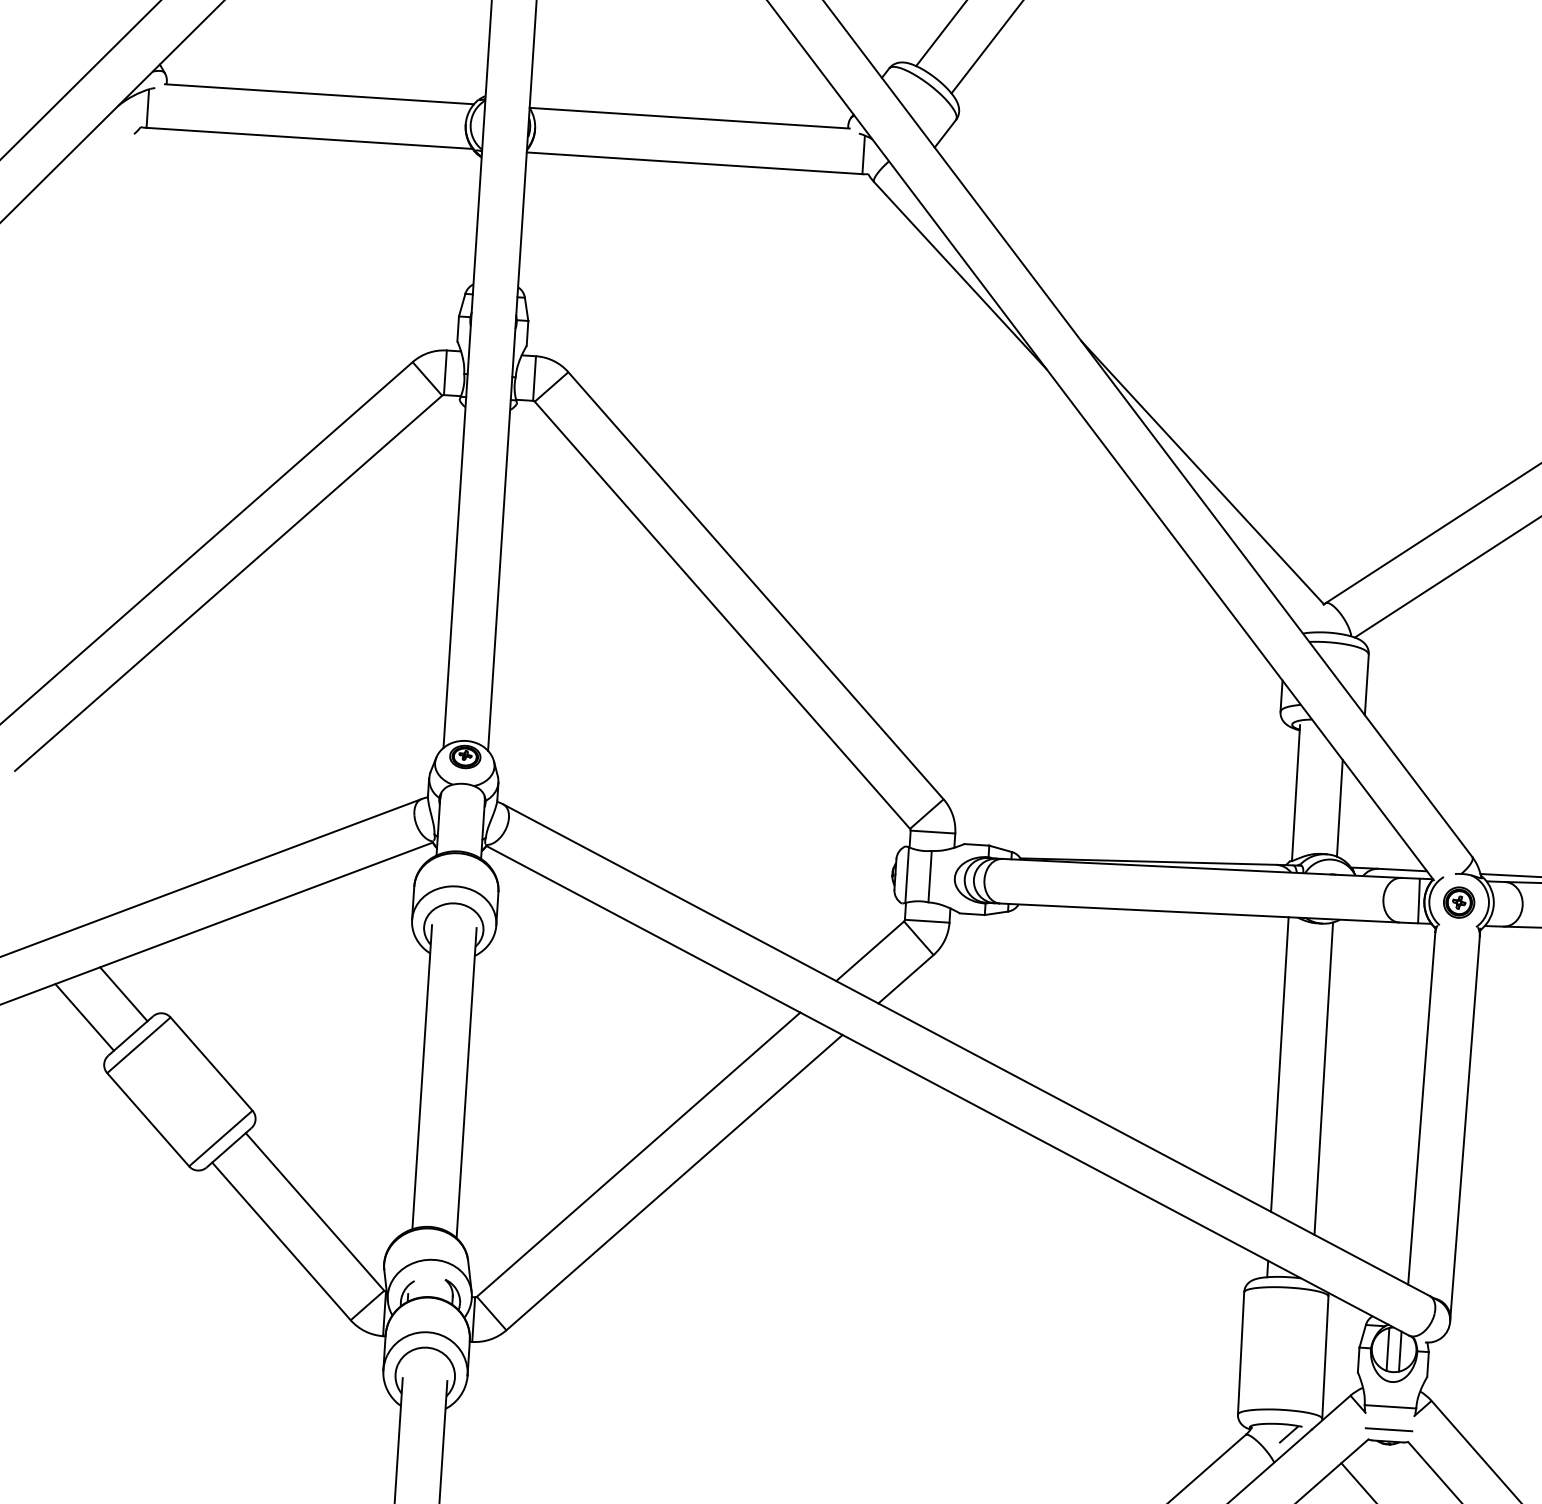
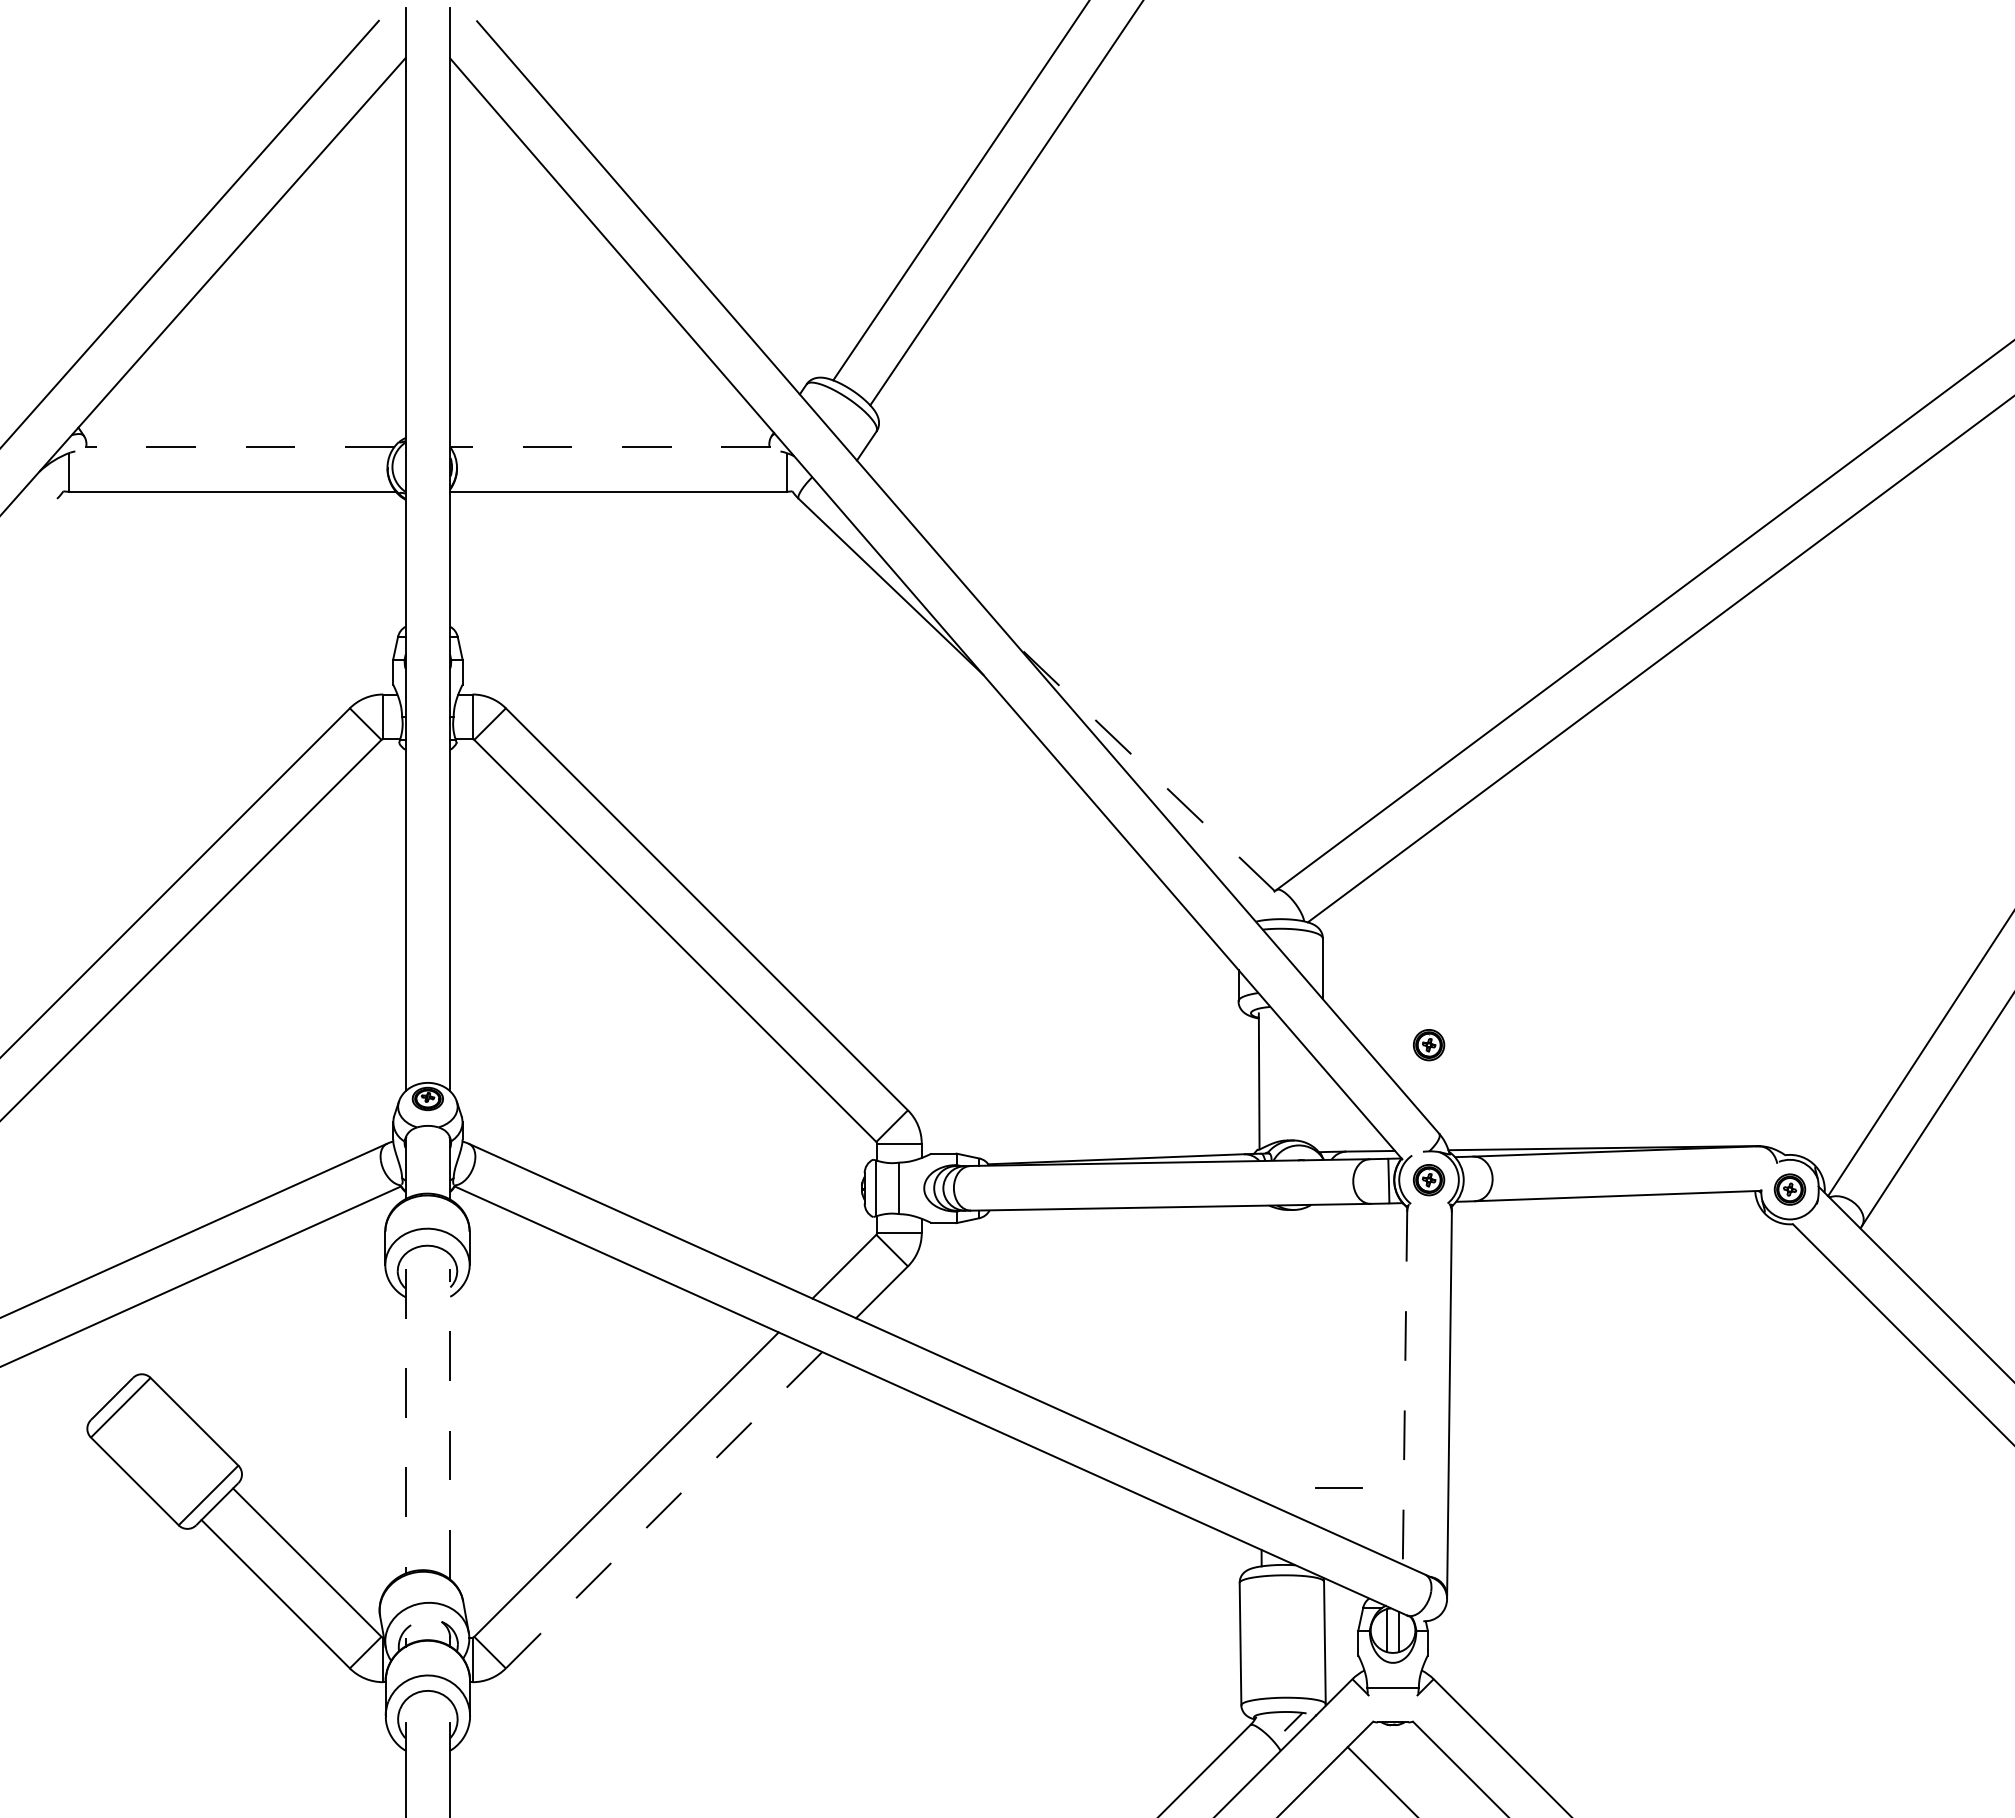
line: (319, 94) -> (239, 447), solid -> dashed
line: (689, 118) -> (610, 447), solid -> dashed
line: (1201, 472) -> (1144, 767), solid -> dashed
part: (1467, 768) -> (1428, 1045), added
line: (1339, 808) -> (1303, 1093), removed
line: (123, 994) -> (102, 1357), removed
line: (84, 1017) -> (64, 1383), removed
line: (1279, 1063) -> (1260, 1352), removed
line: (422, 1077) -> (405, 1421), solid -> dashed
line: (1323, 1078) -> (1305, 1364), removed
line: (466, 1082) -> (450, 1423), solid -> dashed
line: (1422, 1109) -> (1405, 1388), solid -> dashed
line: (674, 1182) -> (664, 1510), solid -> dashed
line: (1388, 1429) -> (1338, 1487), moved

